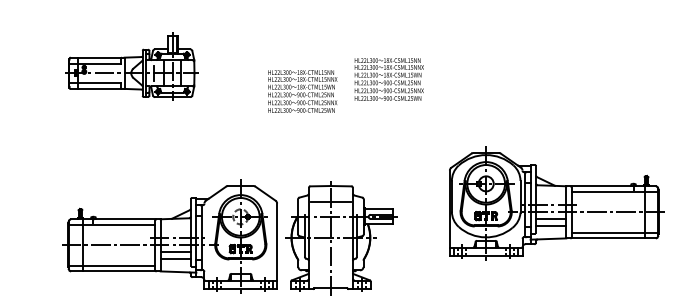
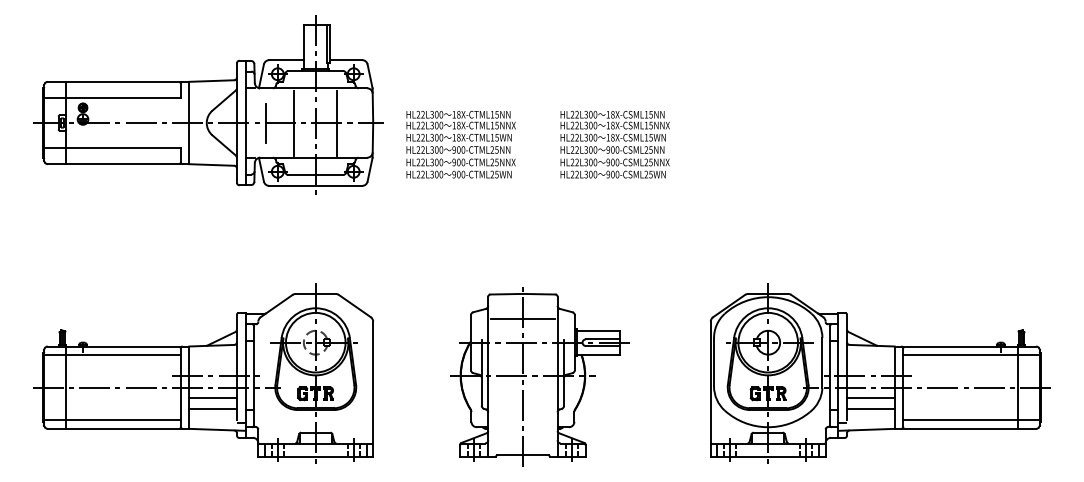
part: (131, 66) -> (207, 105), size x1.67
text: (388, 79) -> (613, 144), moved
text: (302, 91) -> (460, 144), moved
part: (556, 203) -> (879, 373), moved
part: (169, 236) -> (203, 373), moved

